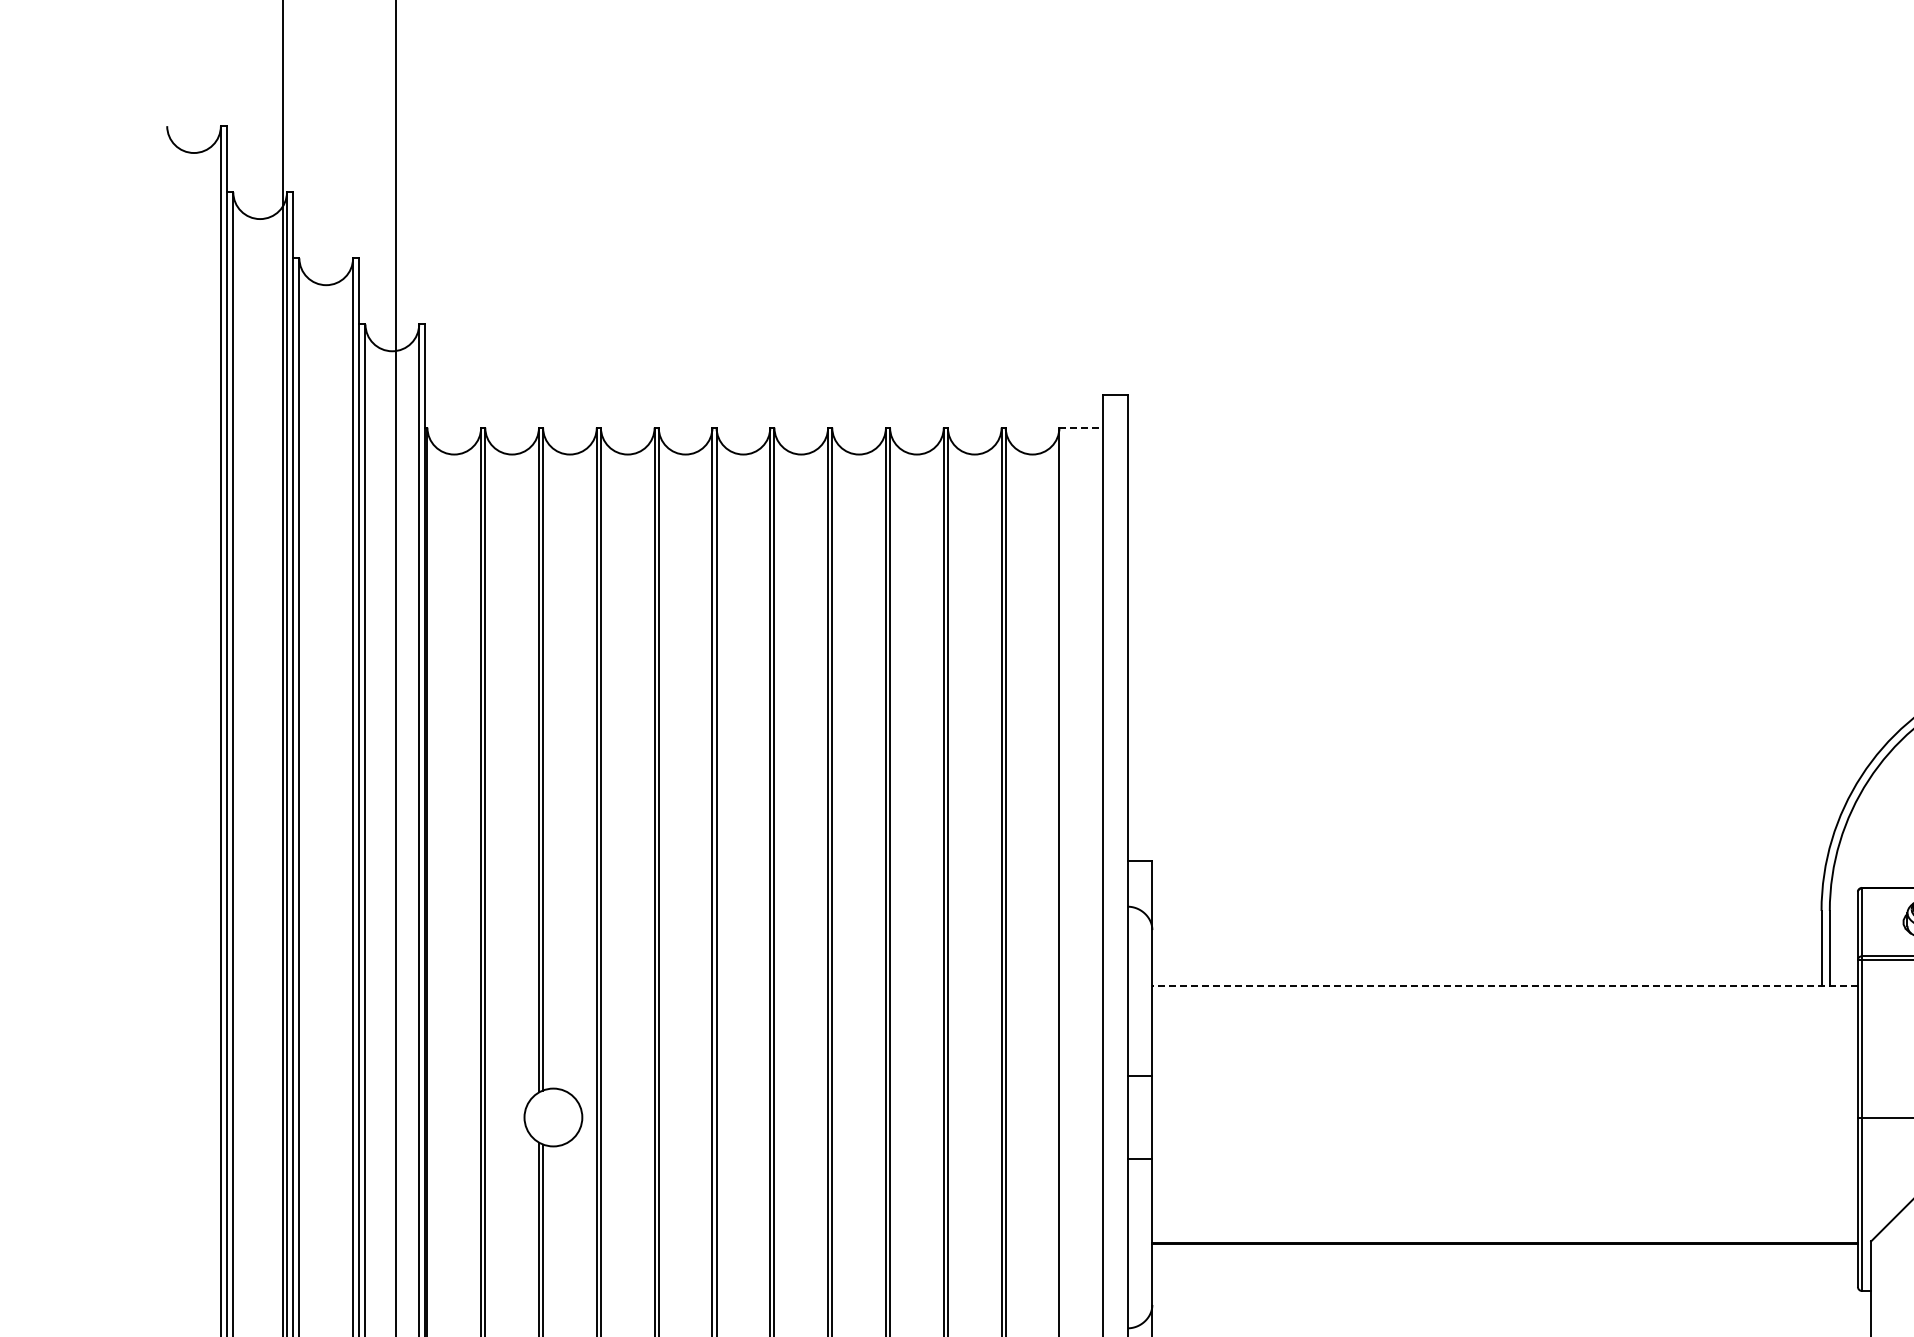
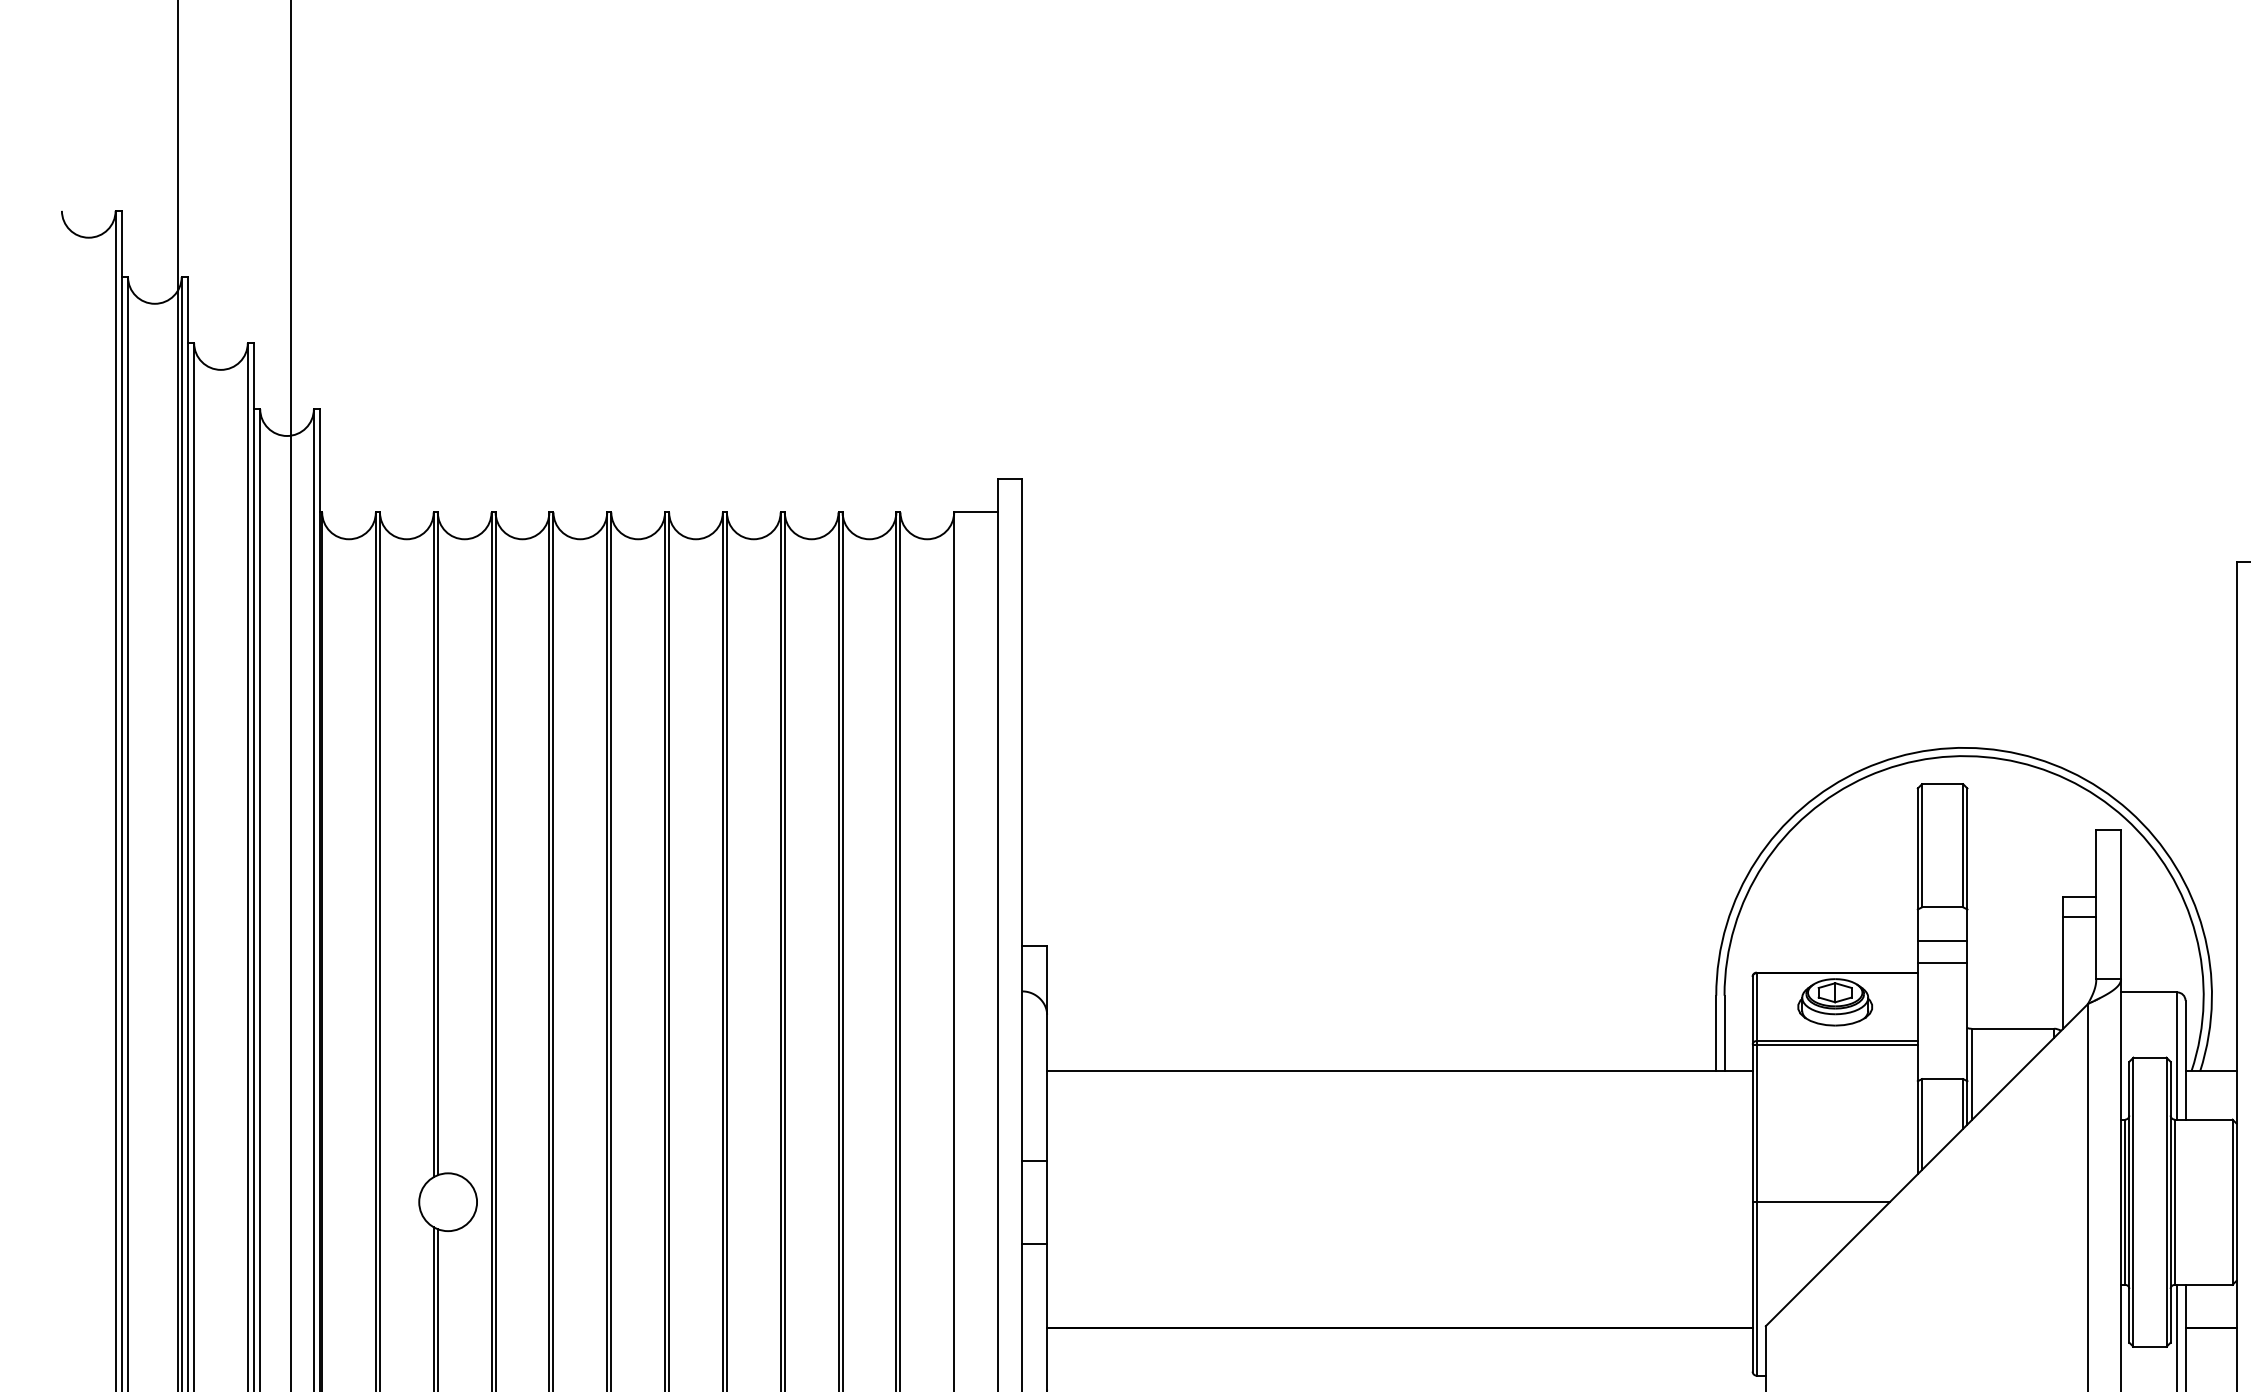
line: (1080, 427) -> (975, 512), dashed -> solid
line: (1504, 986) -> (1399, 1071), dashed -> solid

